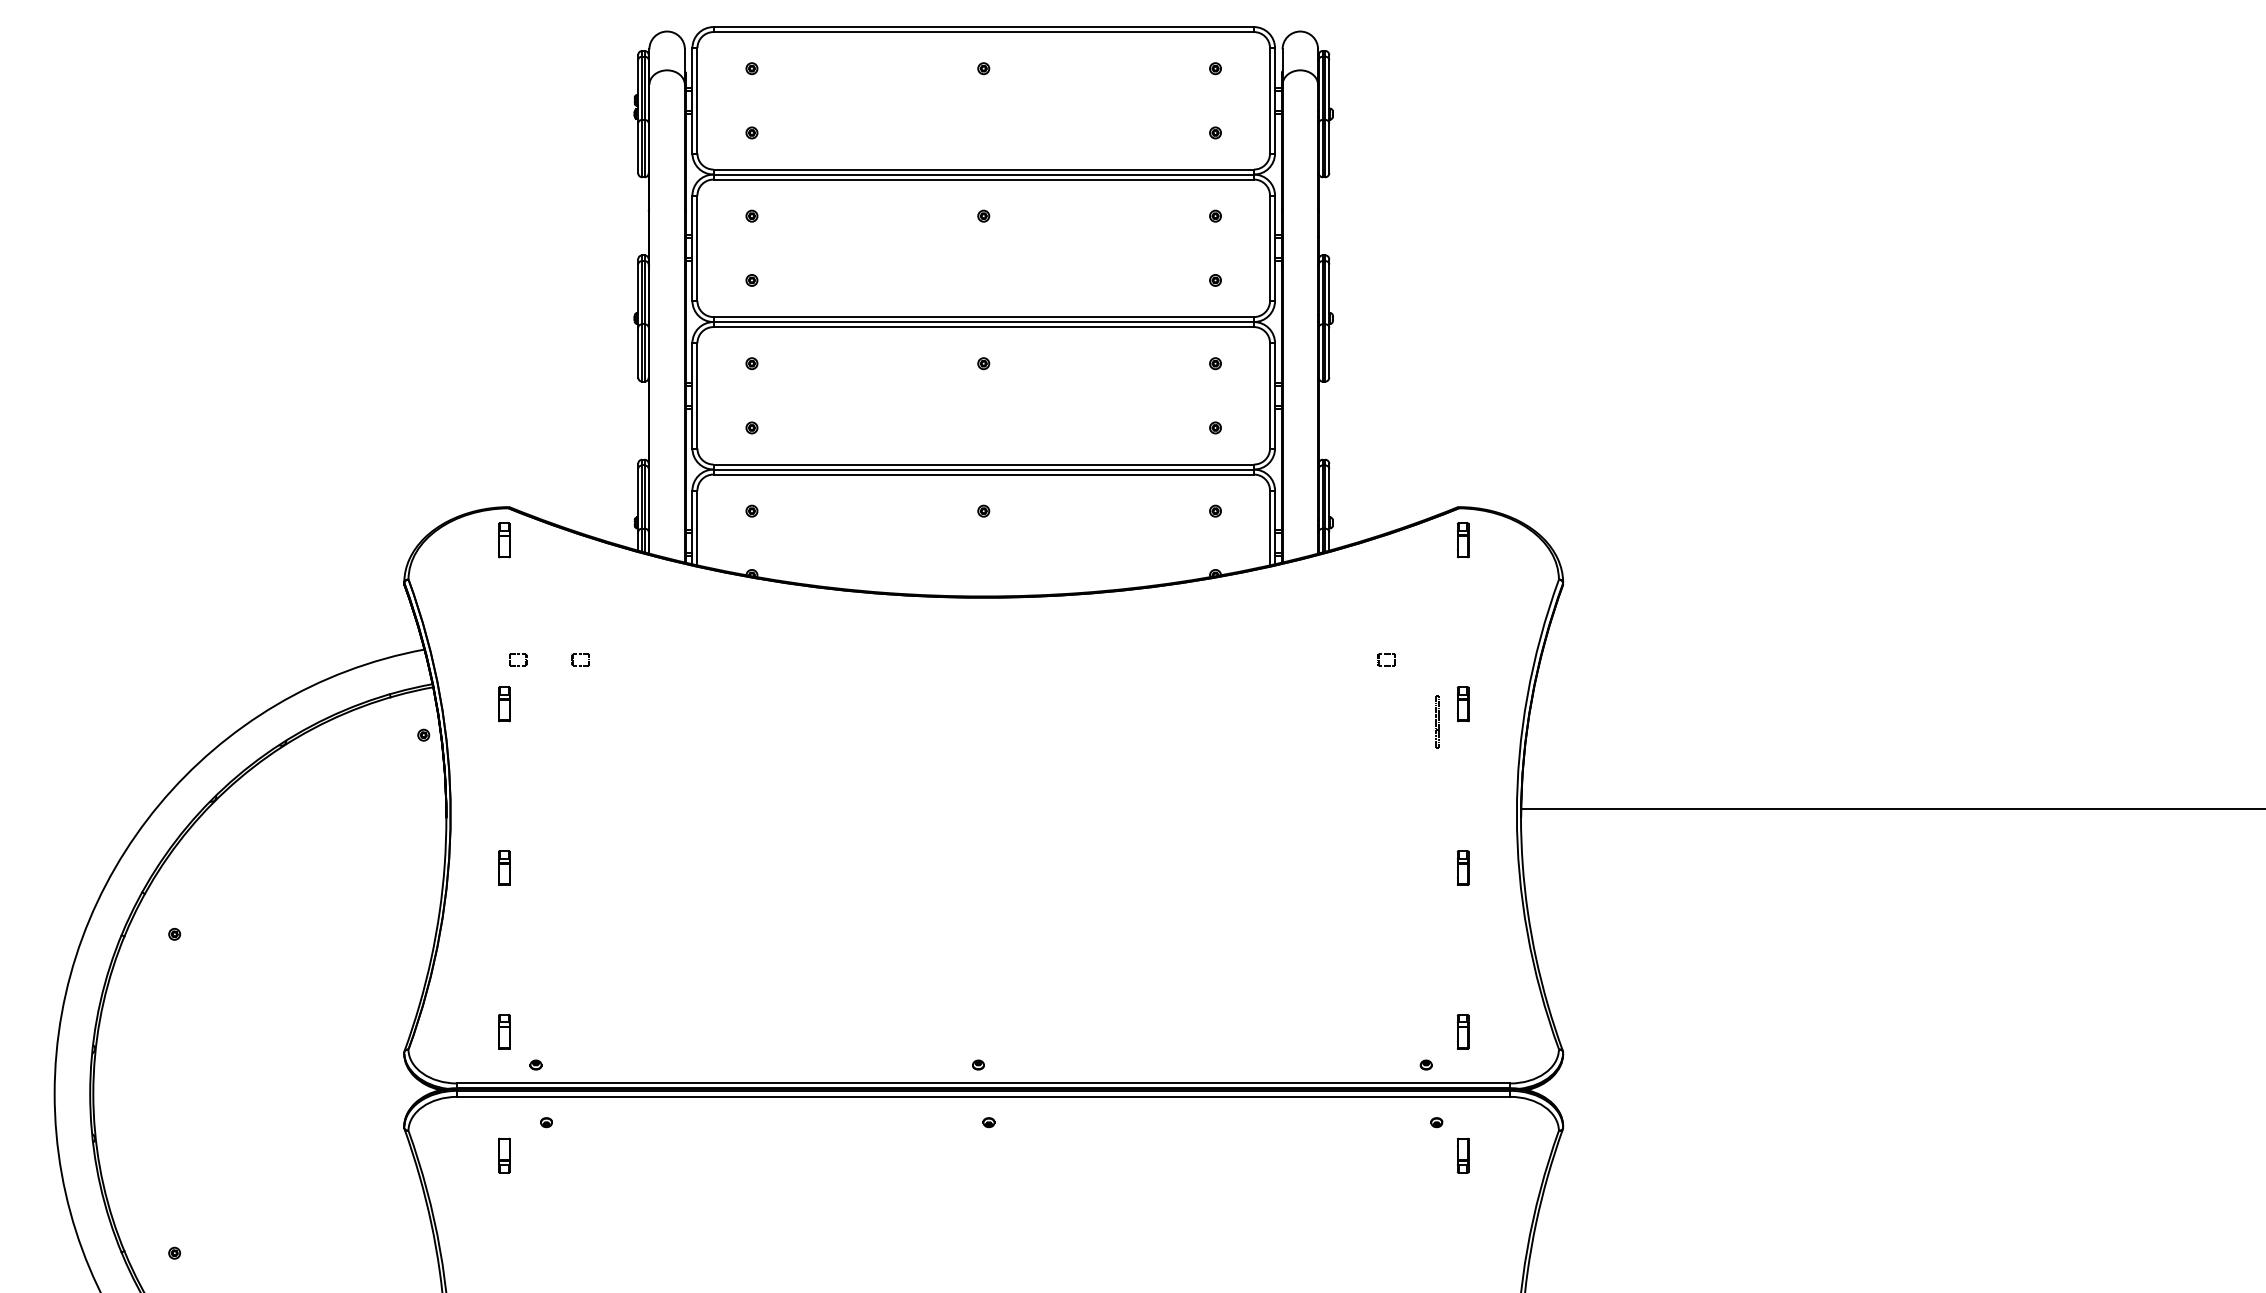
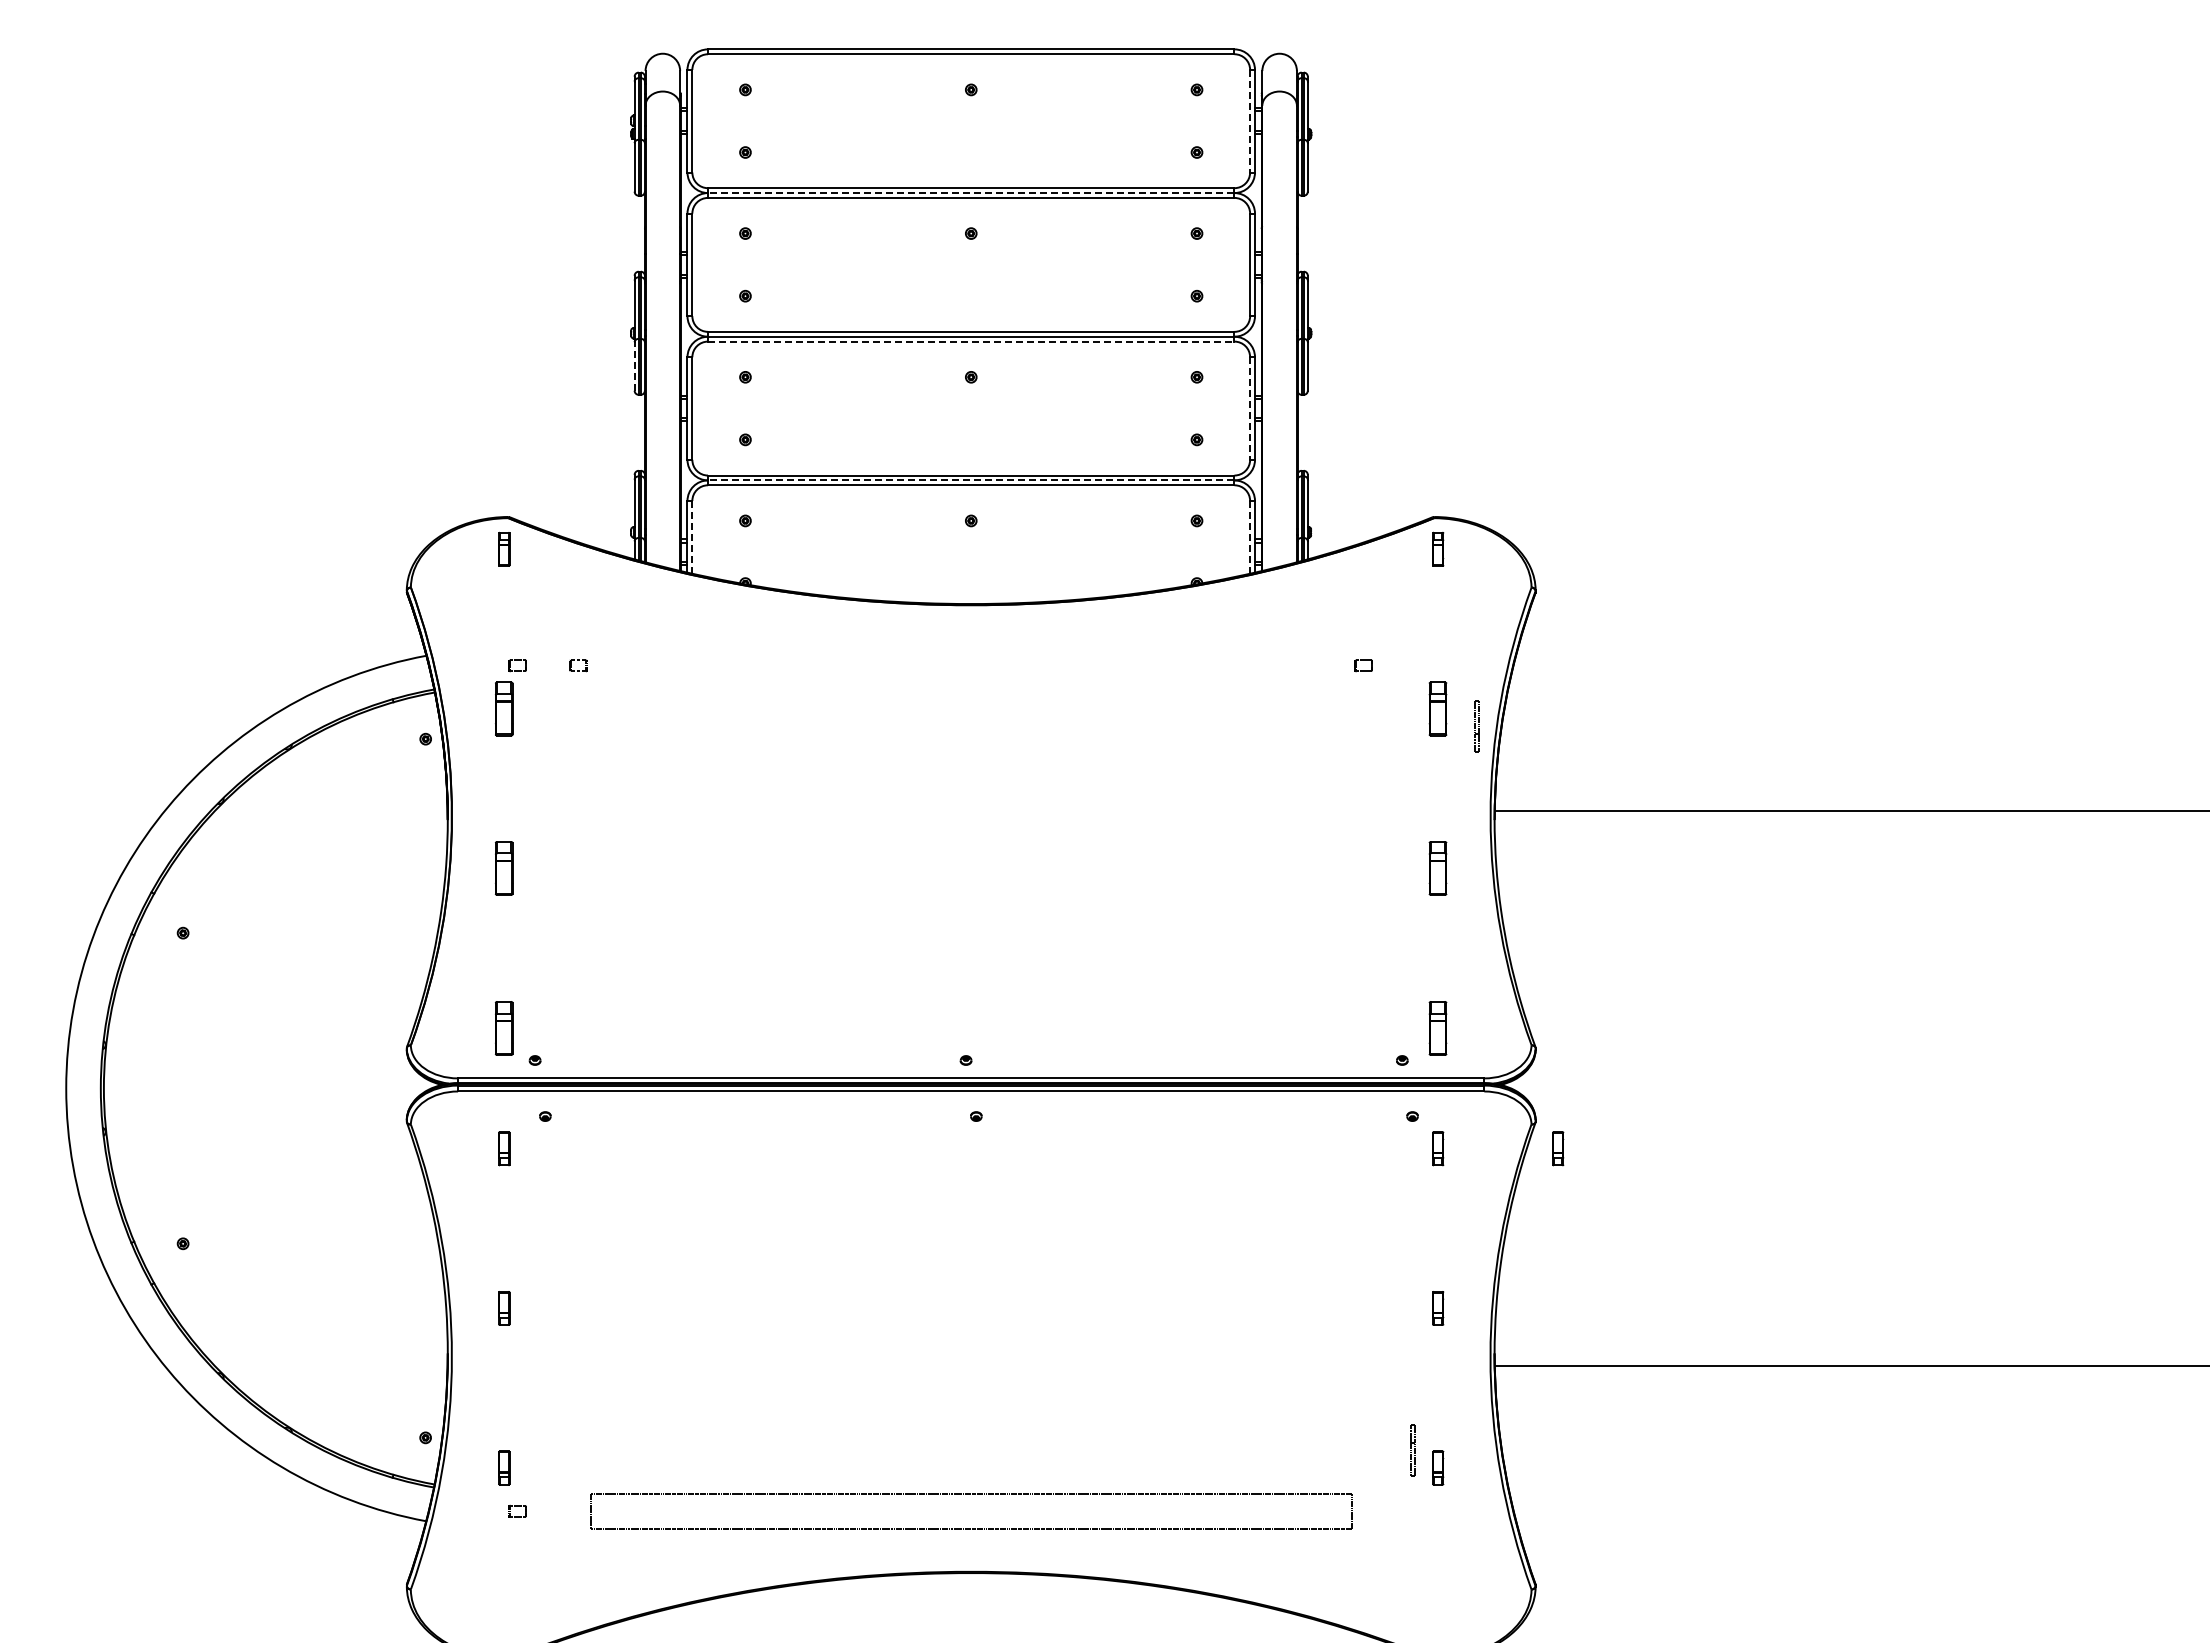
line: (1270, 101) -> (1250, 121), solid -> dashed
line: (982, 175) -> (970, 193), solid -> dashed
line: (984, 326) -> (971, 341), solid -> dashed
line: (638, 351) -> (634, 365), solid -> dashed
line: (1270, 396) -> (1250, 409), solid -> dashed
line: (982, 469) -> (970, 480), solid -> dashed
line: (697, 527) -> (692, 536), solid -> dashed
line: (1270, 528) -> (1250, 537), solid -> dashed
part: (504, 703) -> (504, 708), size x1.6
part: (1463, 703) -> (1438, 708), size x1.6
part: (1436, 722) -> (1476, 726), moved
part: (504, 867) -> (504, 868), size x1.6
part: (1463, 867) -> (1438, 868), size x1.6
part: (504, 1031) -> (504, 1027), size x1.6
part: (1463, 1031) -> (1438, 1027), size x1.6
part: (1586, 1155) -> (1558, 1148), added

